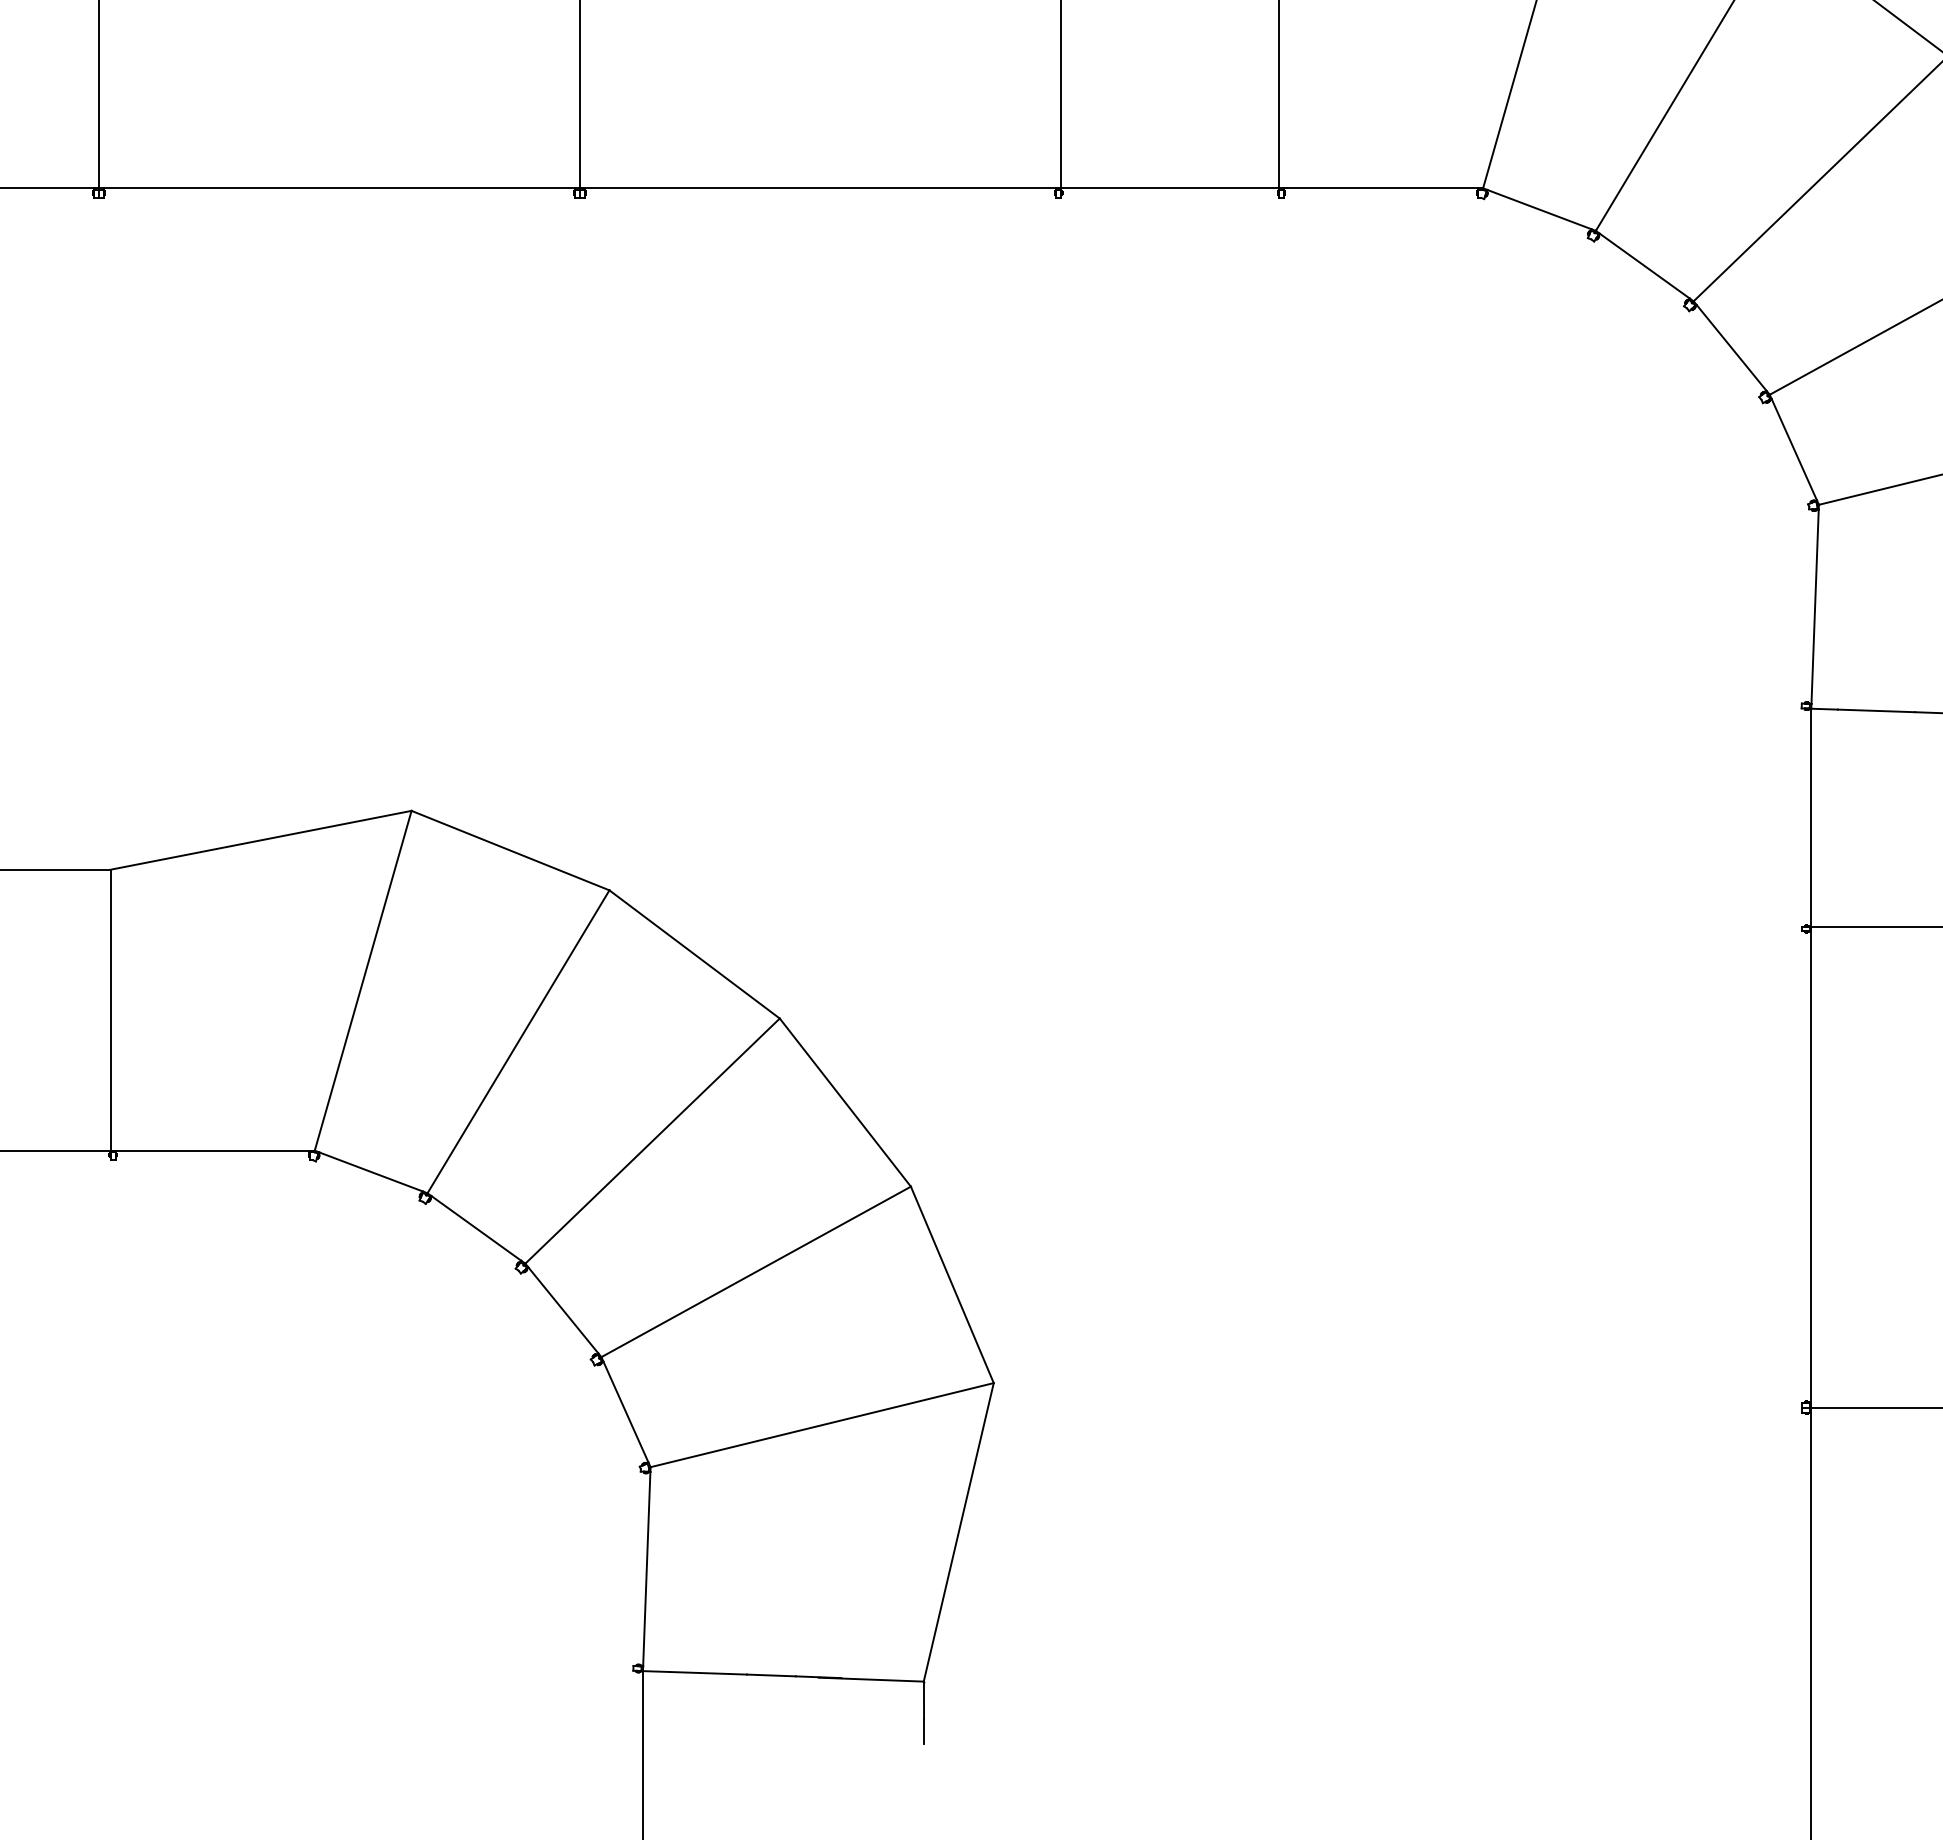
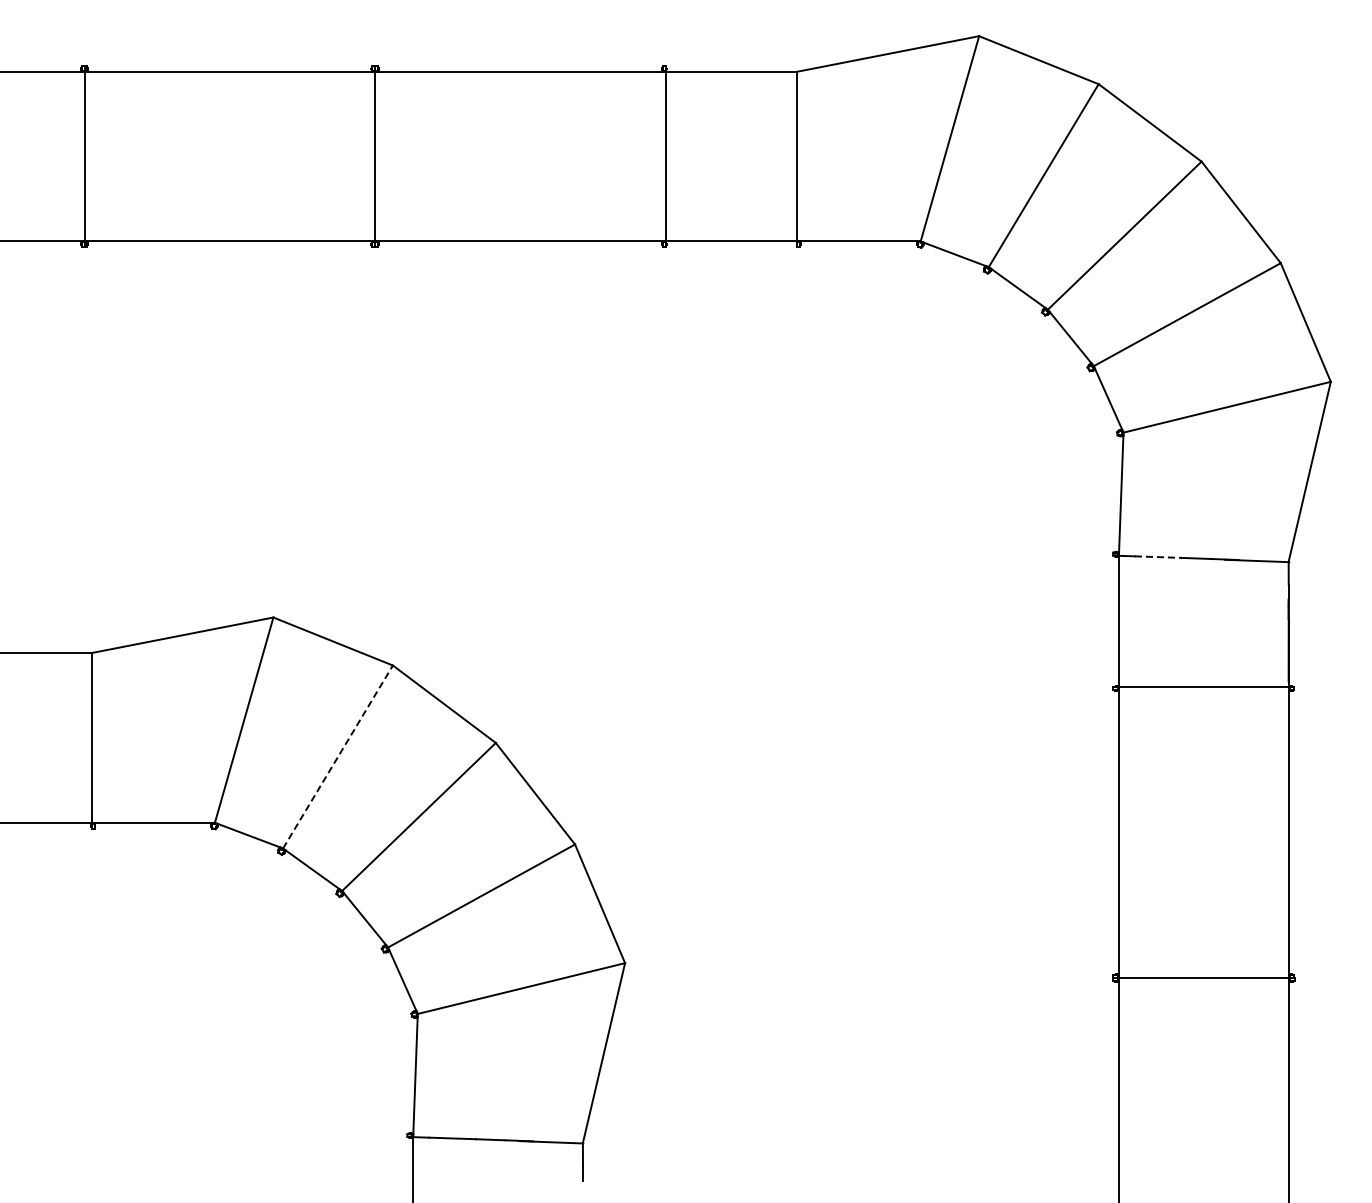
line: (1876, 711) -> (1158, 557), solid -> dashed
line: (519, 1042) -> (338, 757), solid -> dashed

